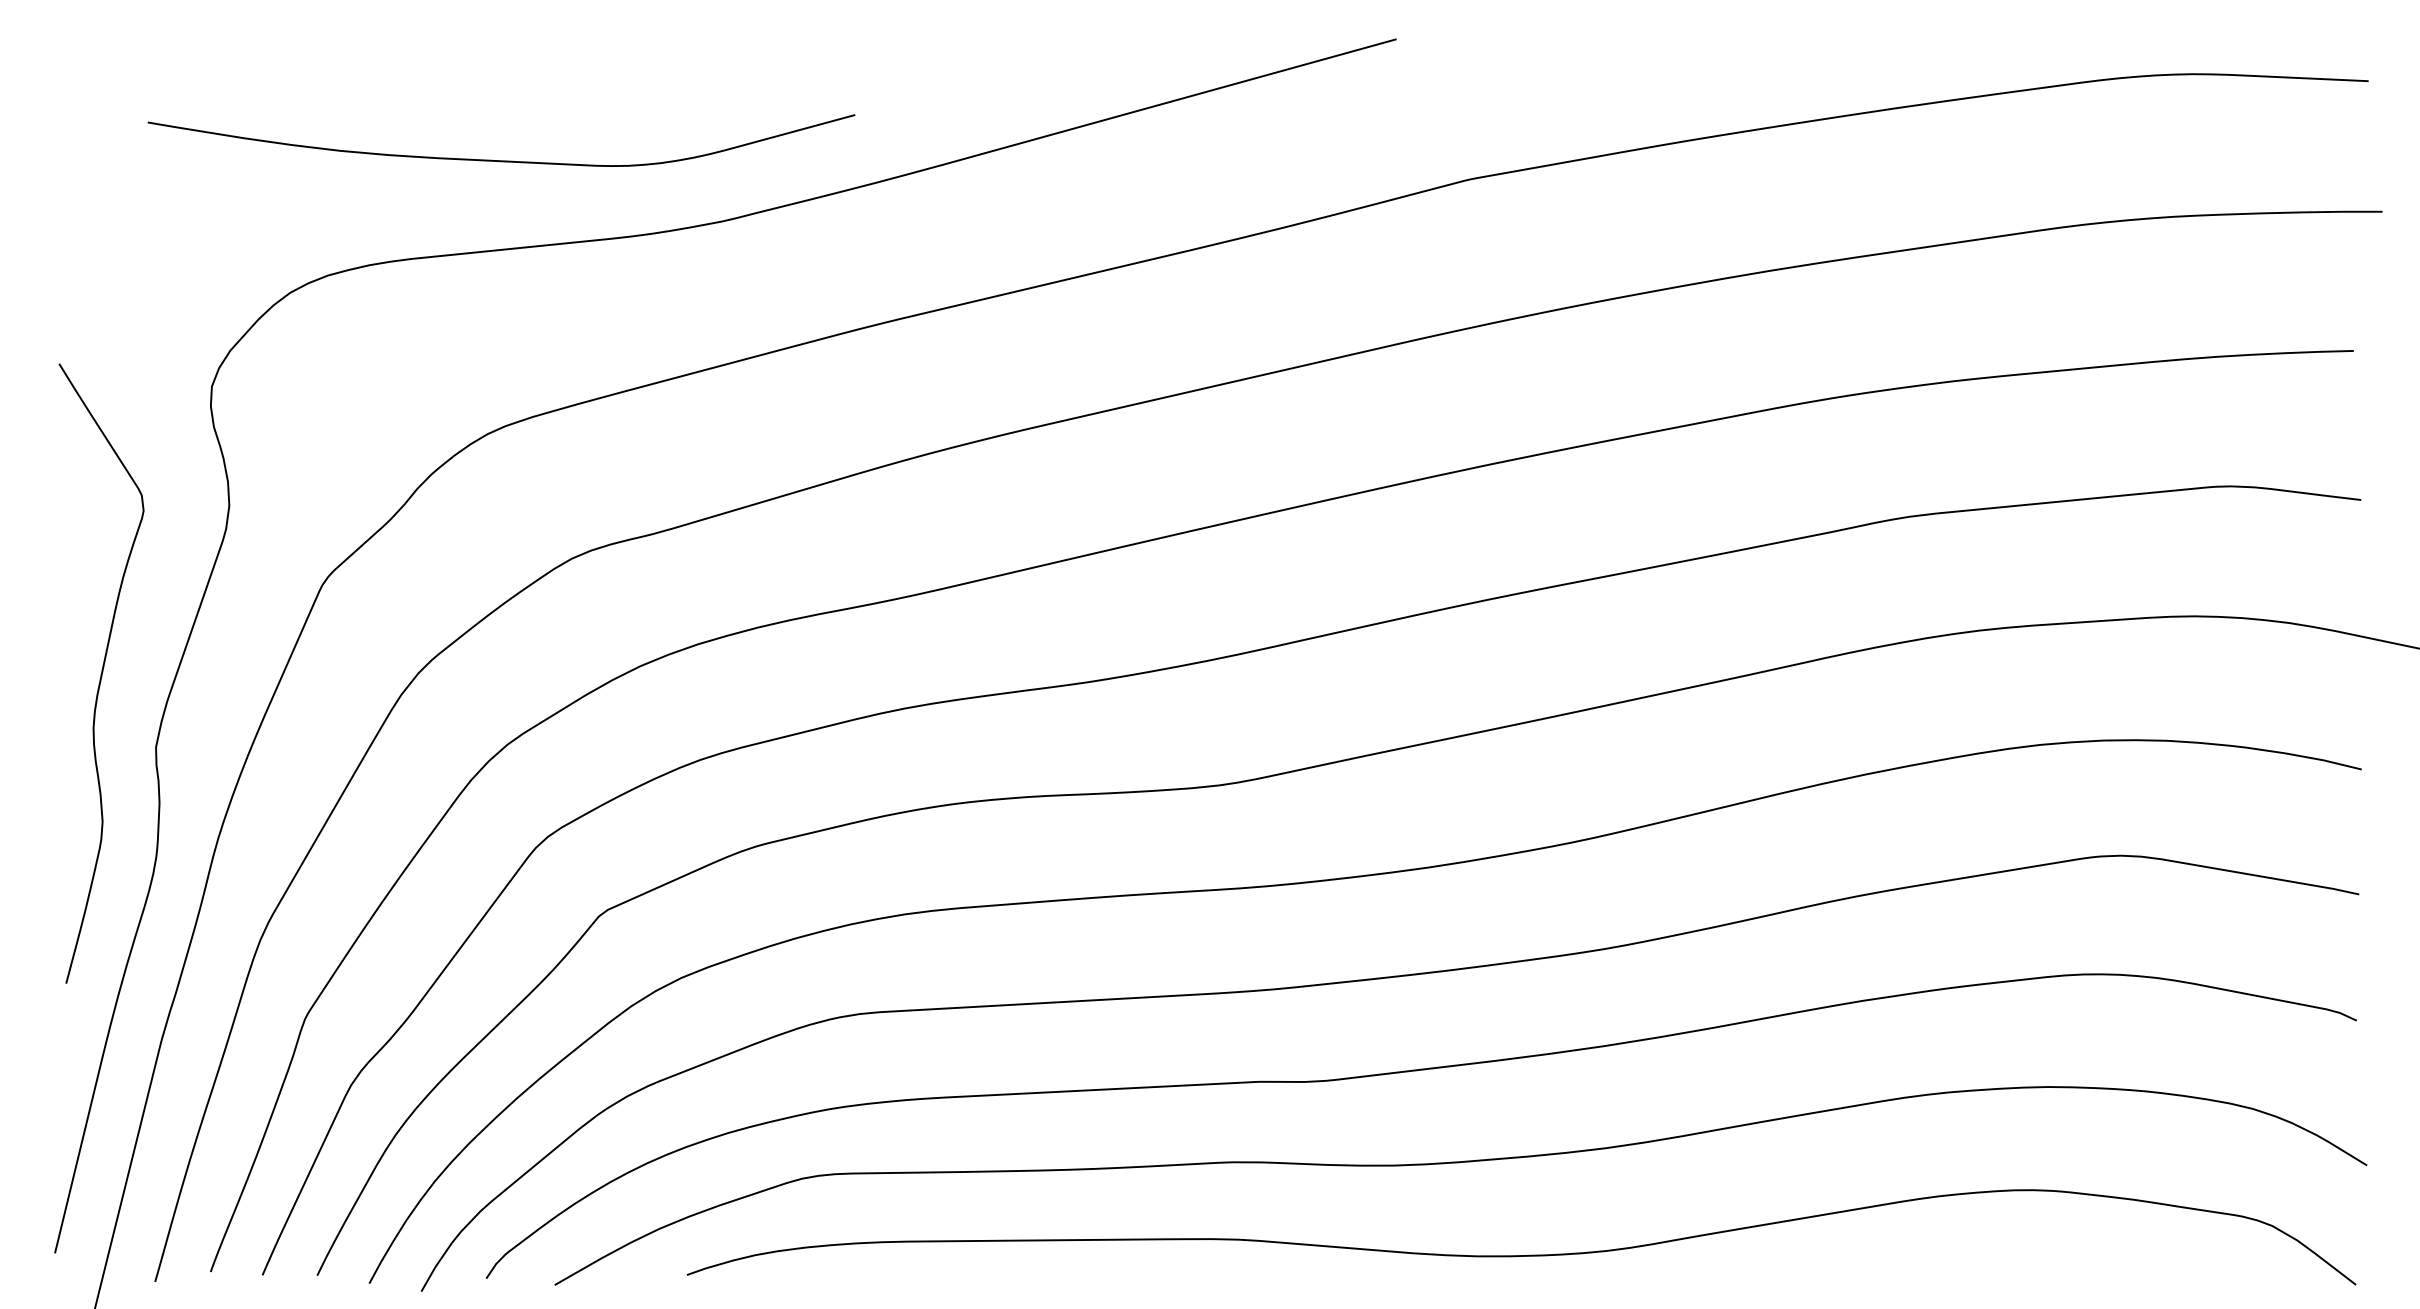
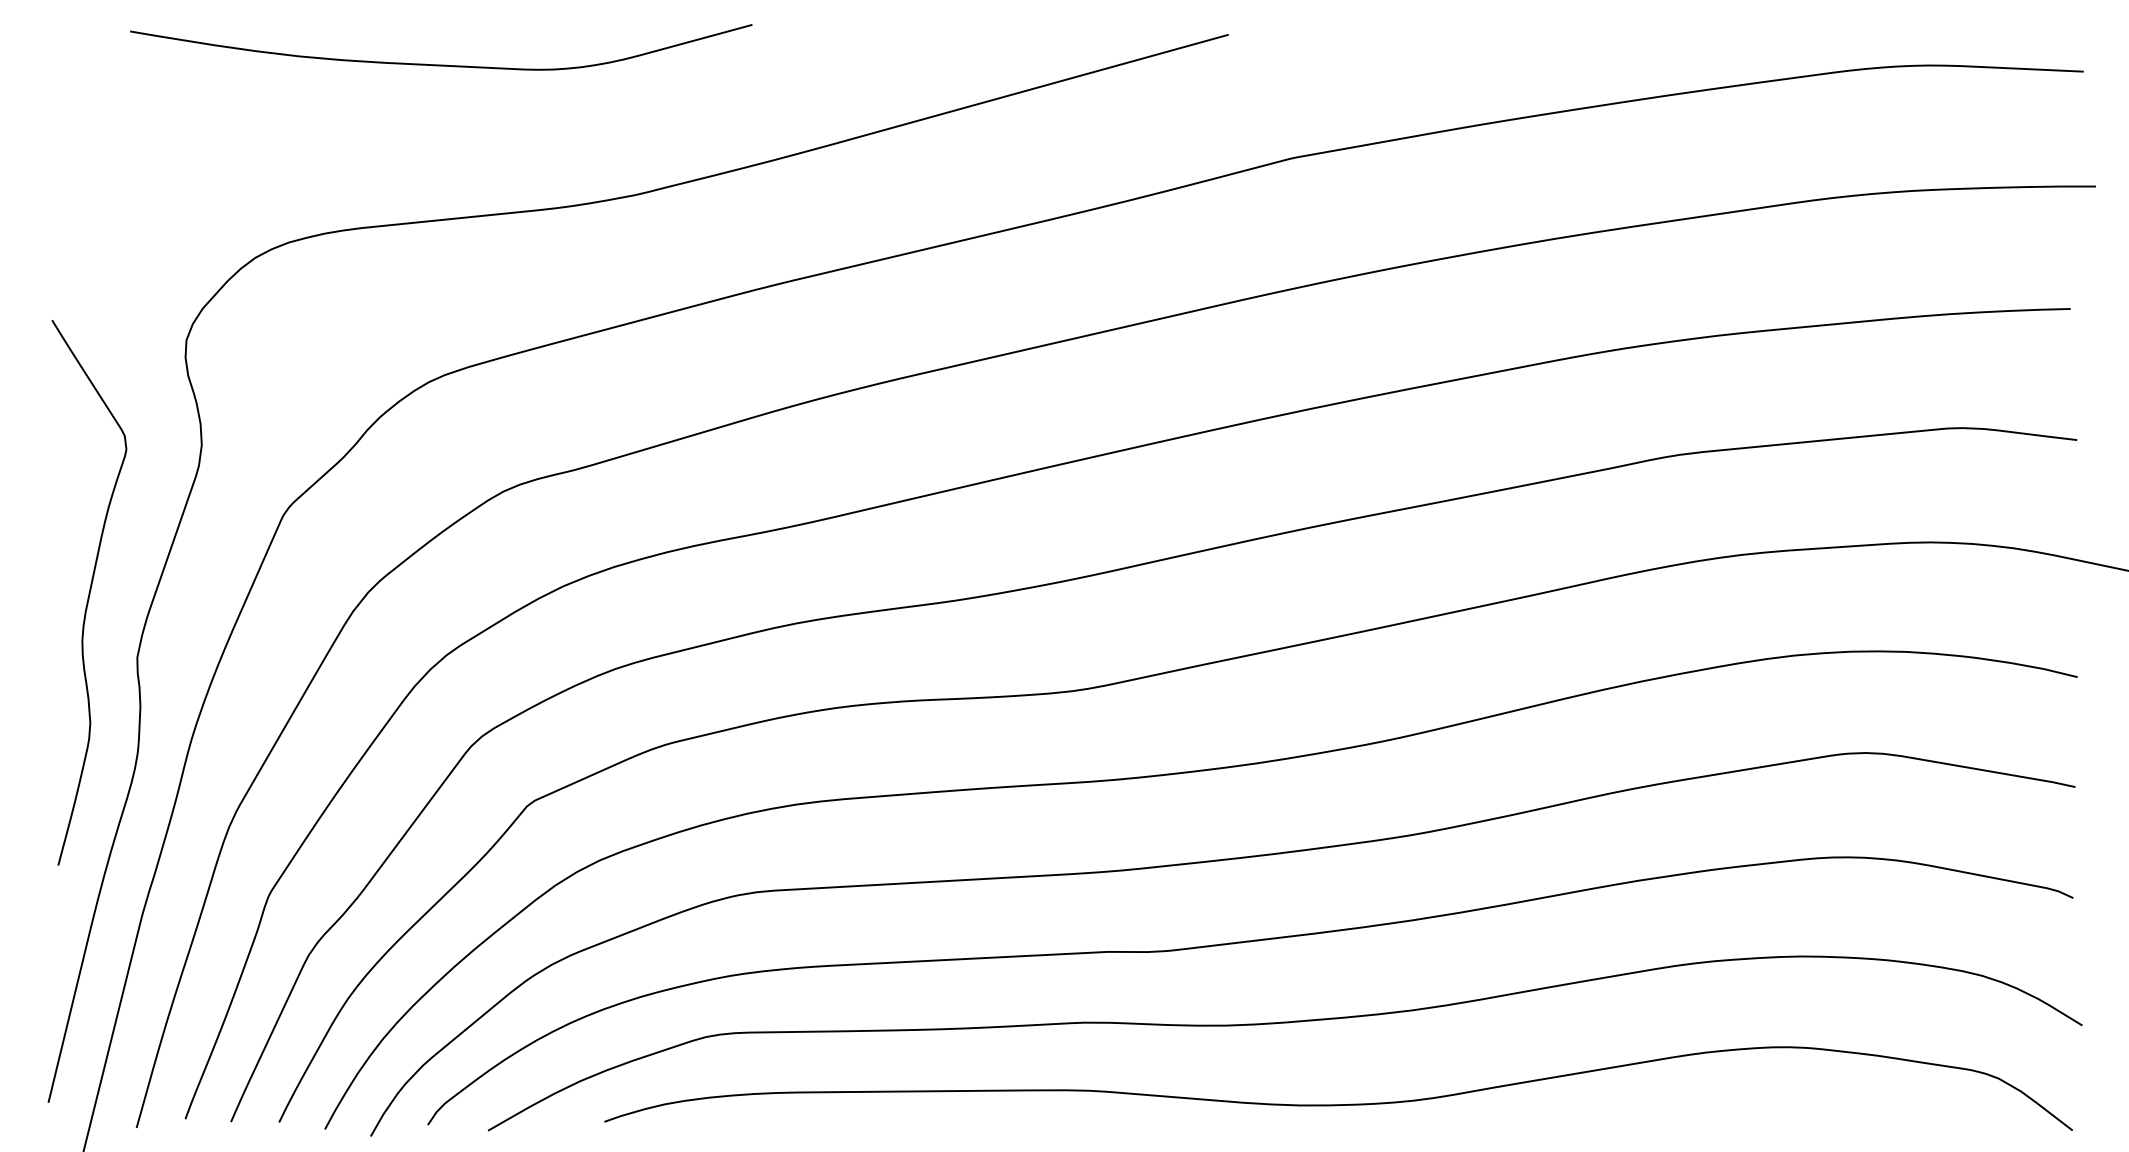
curve: (501, 160) -> (441, 64), moved

